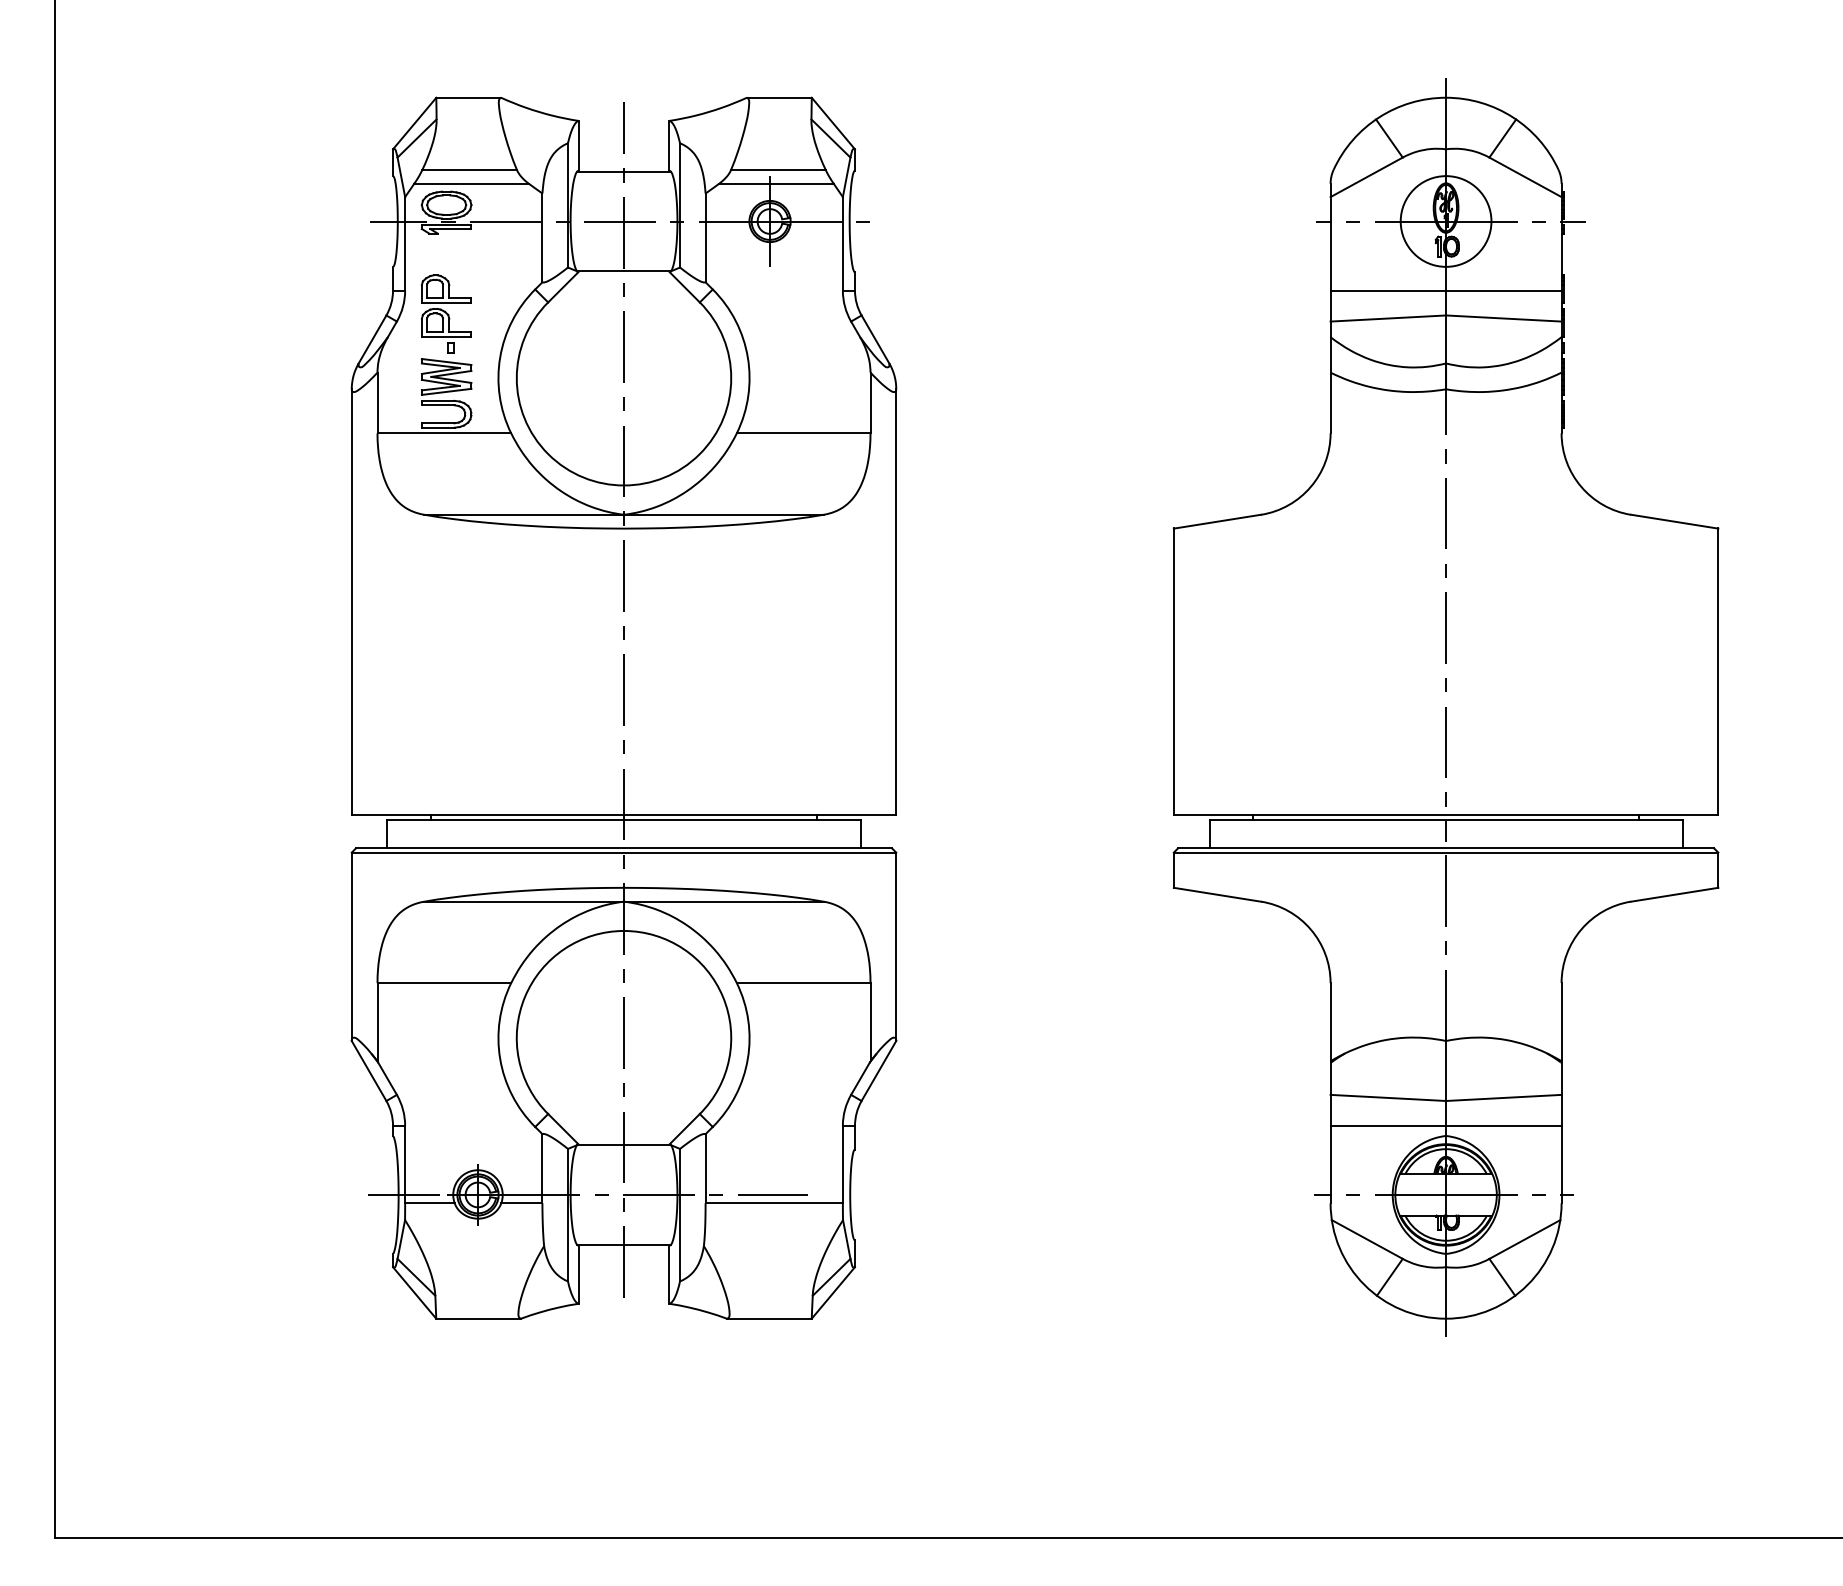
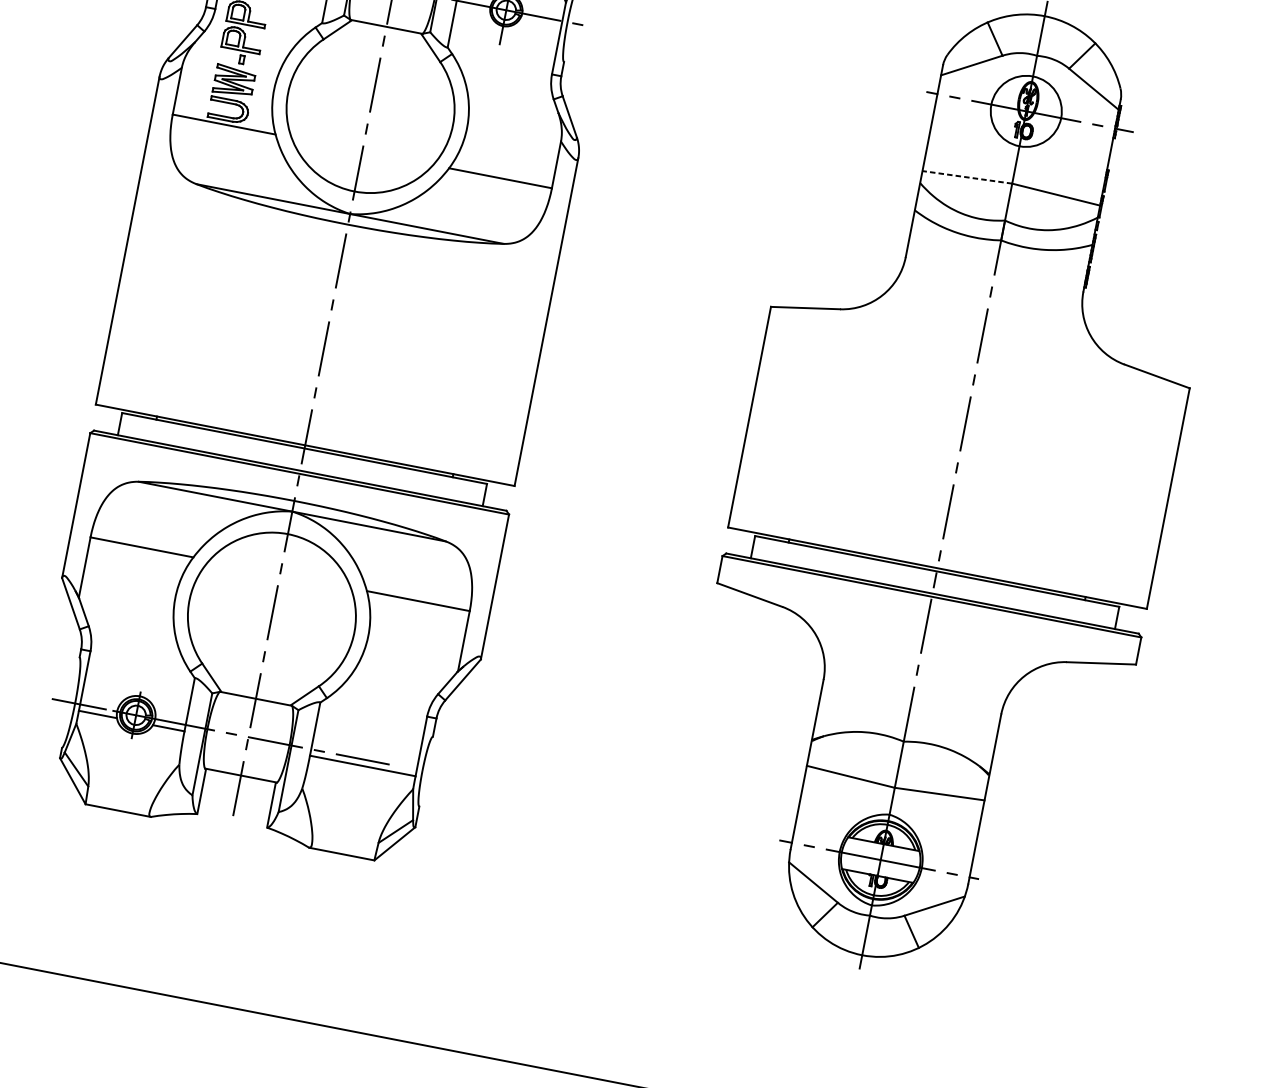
line: (1445, 290) -> (1015, 164), removed
line: (1388, 318) -> (967, 177), solid -> dashed
line: (1445, 1125) -> (890, 806), removed

